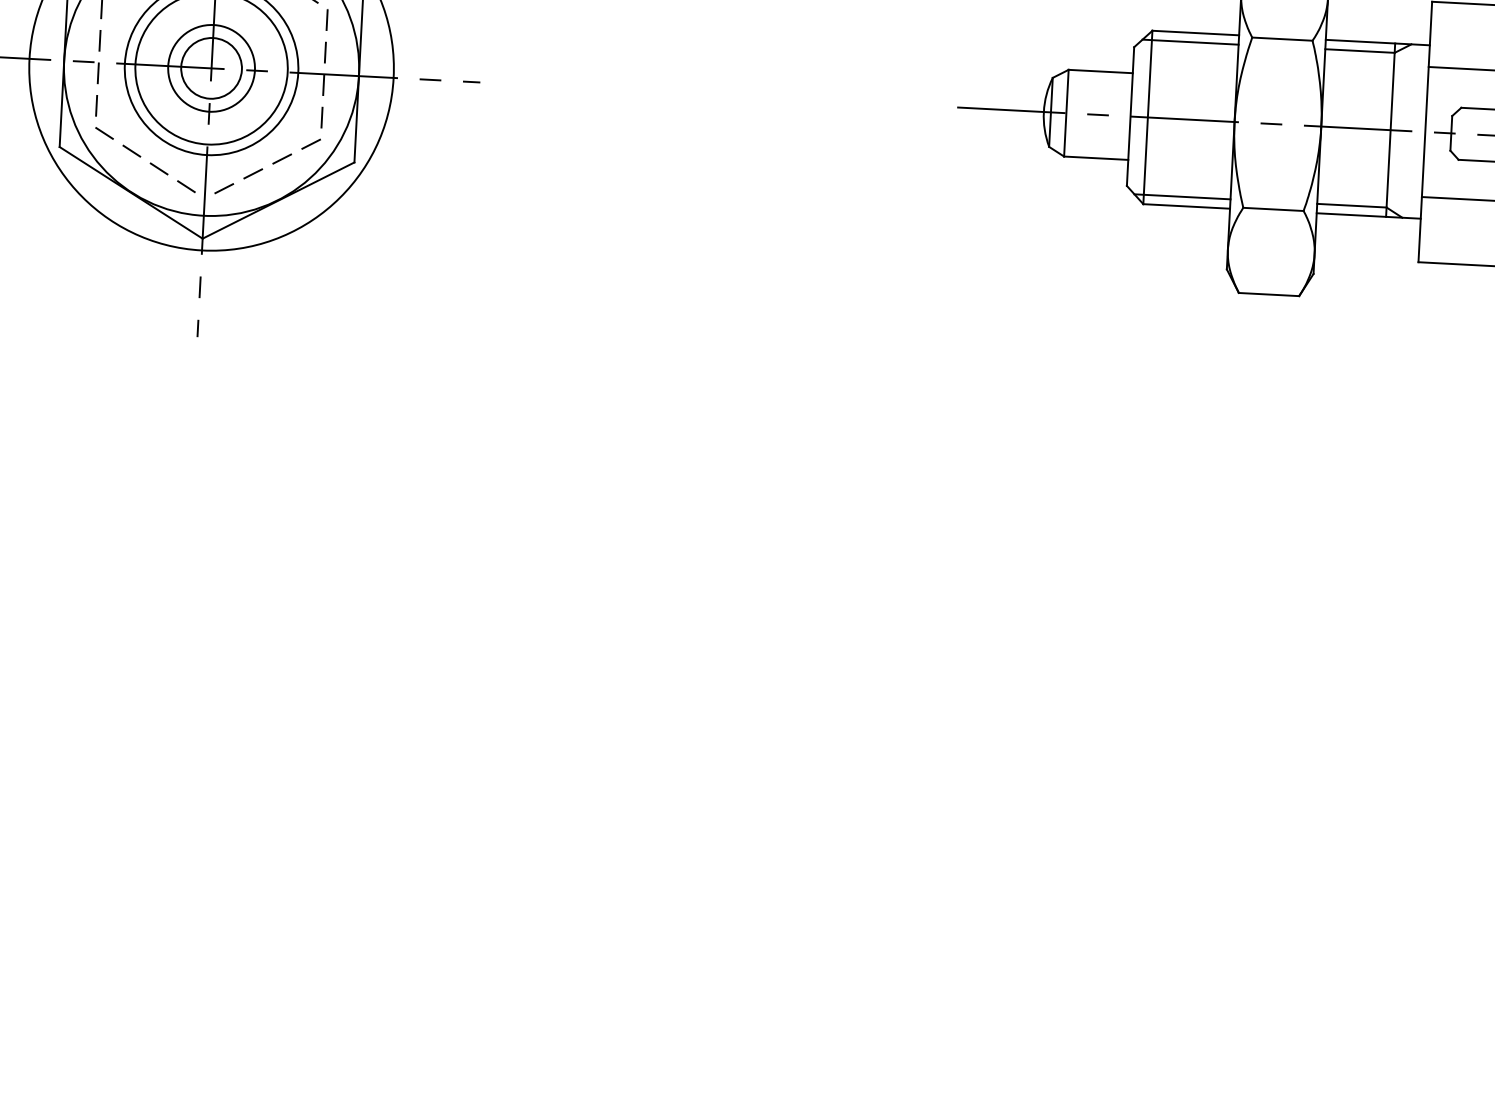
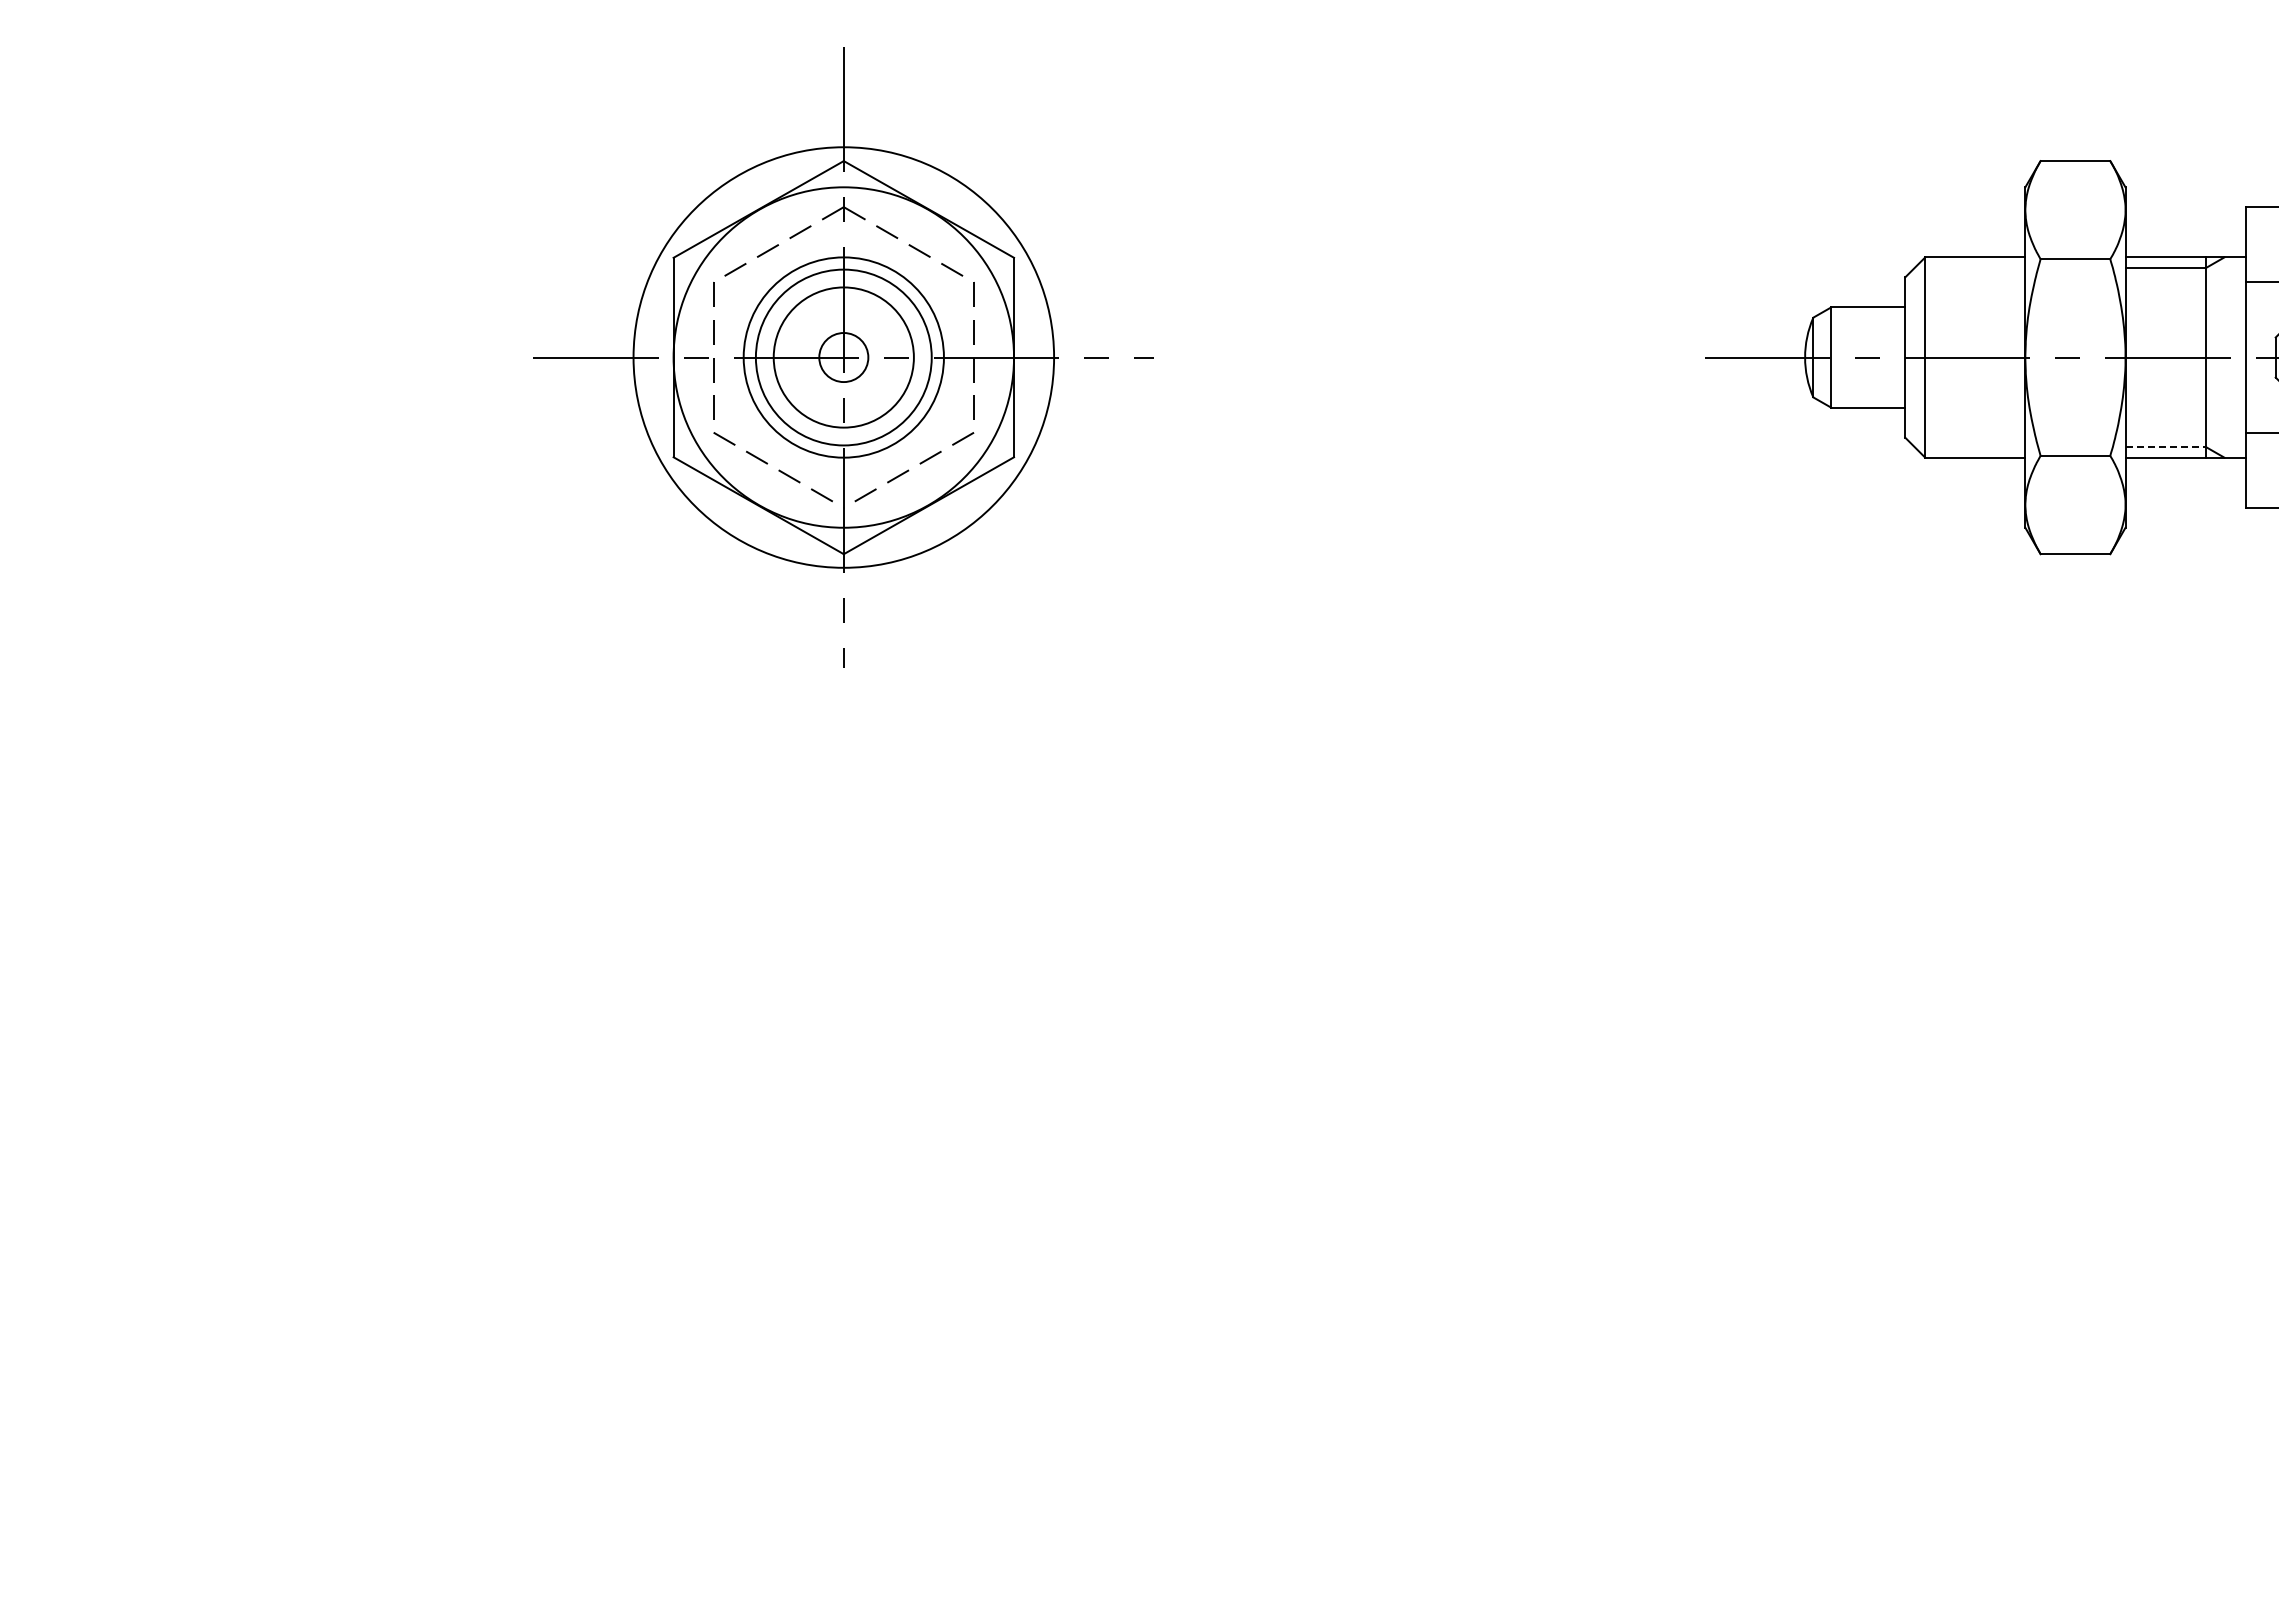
line: (1190, 42) -> (1969, 268), removed
circle: (211, 68) -> (843, 357), size x0.7
circle: (211, 68) -> (843, 357), size x1.4
line: (1182, 196) -> (1969, 446), removed
line: (1352, 205) -> (2166, 446), solid -> dashed

